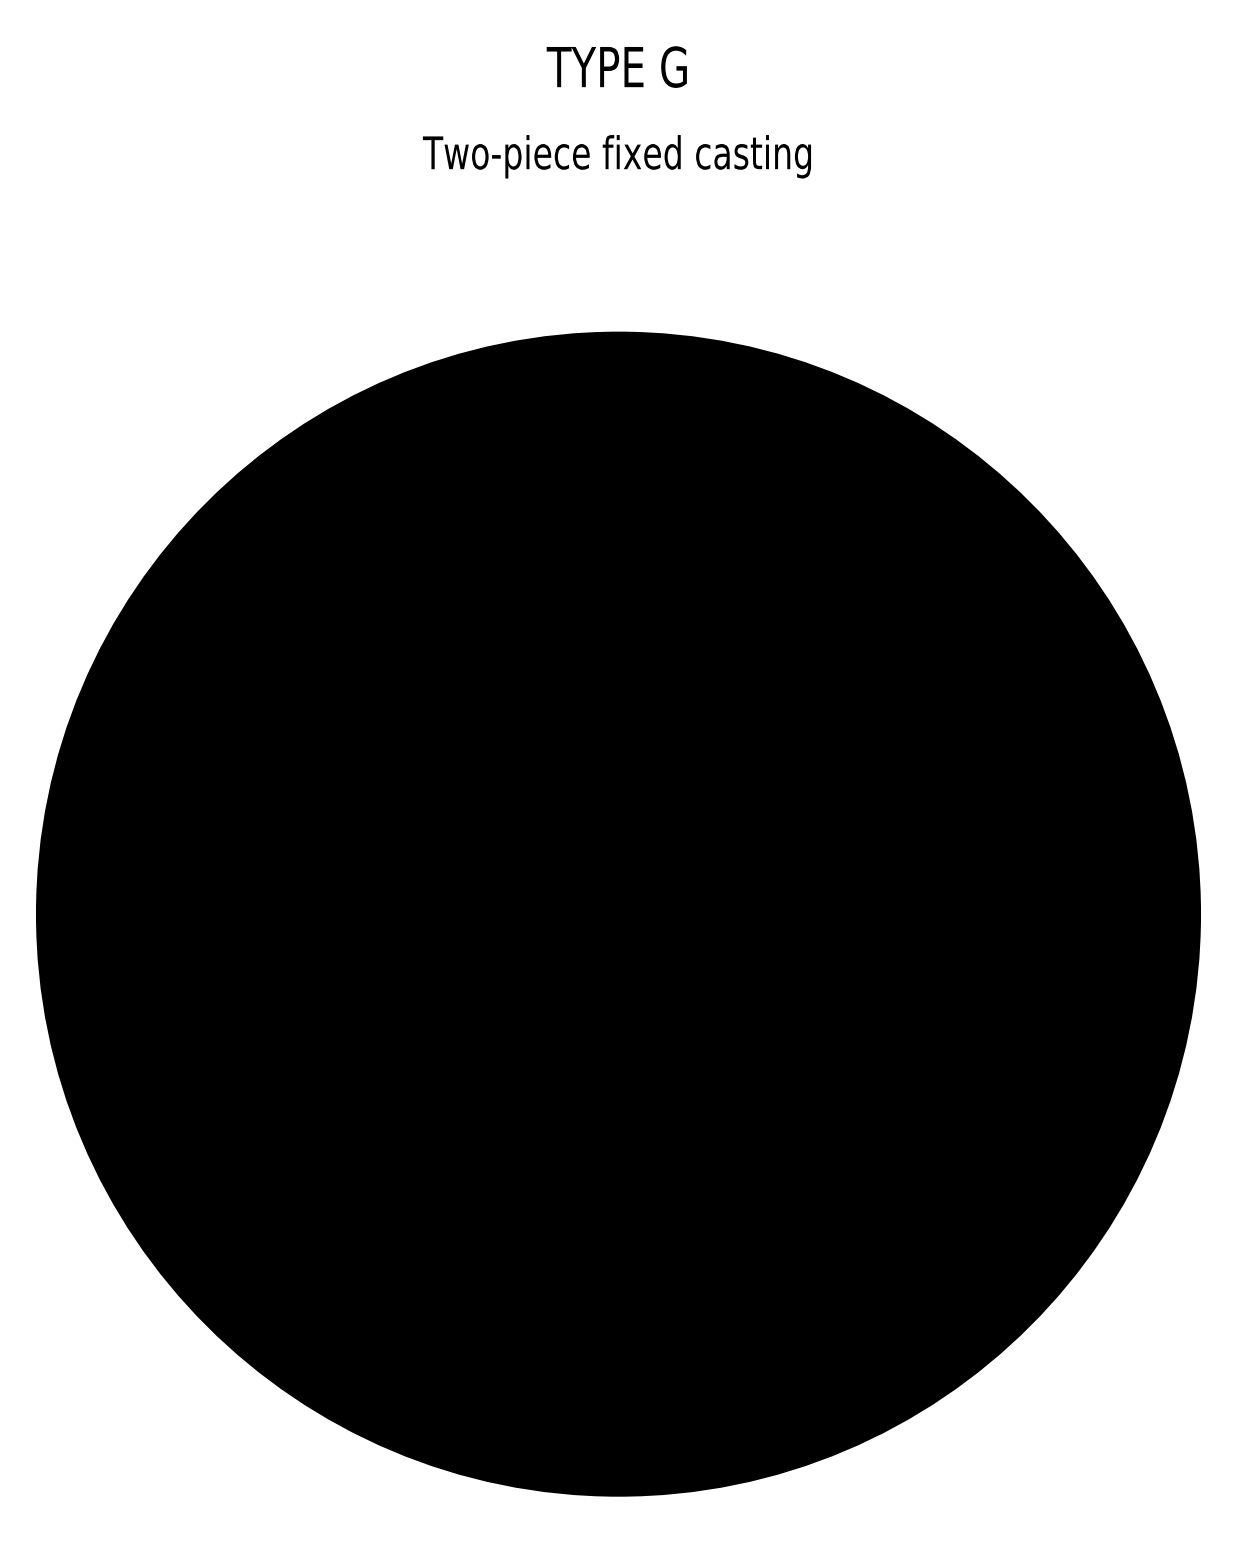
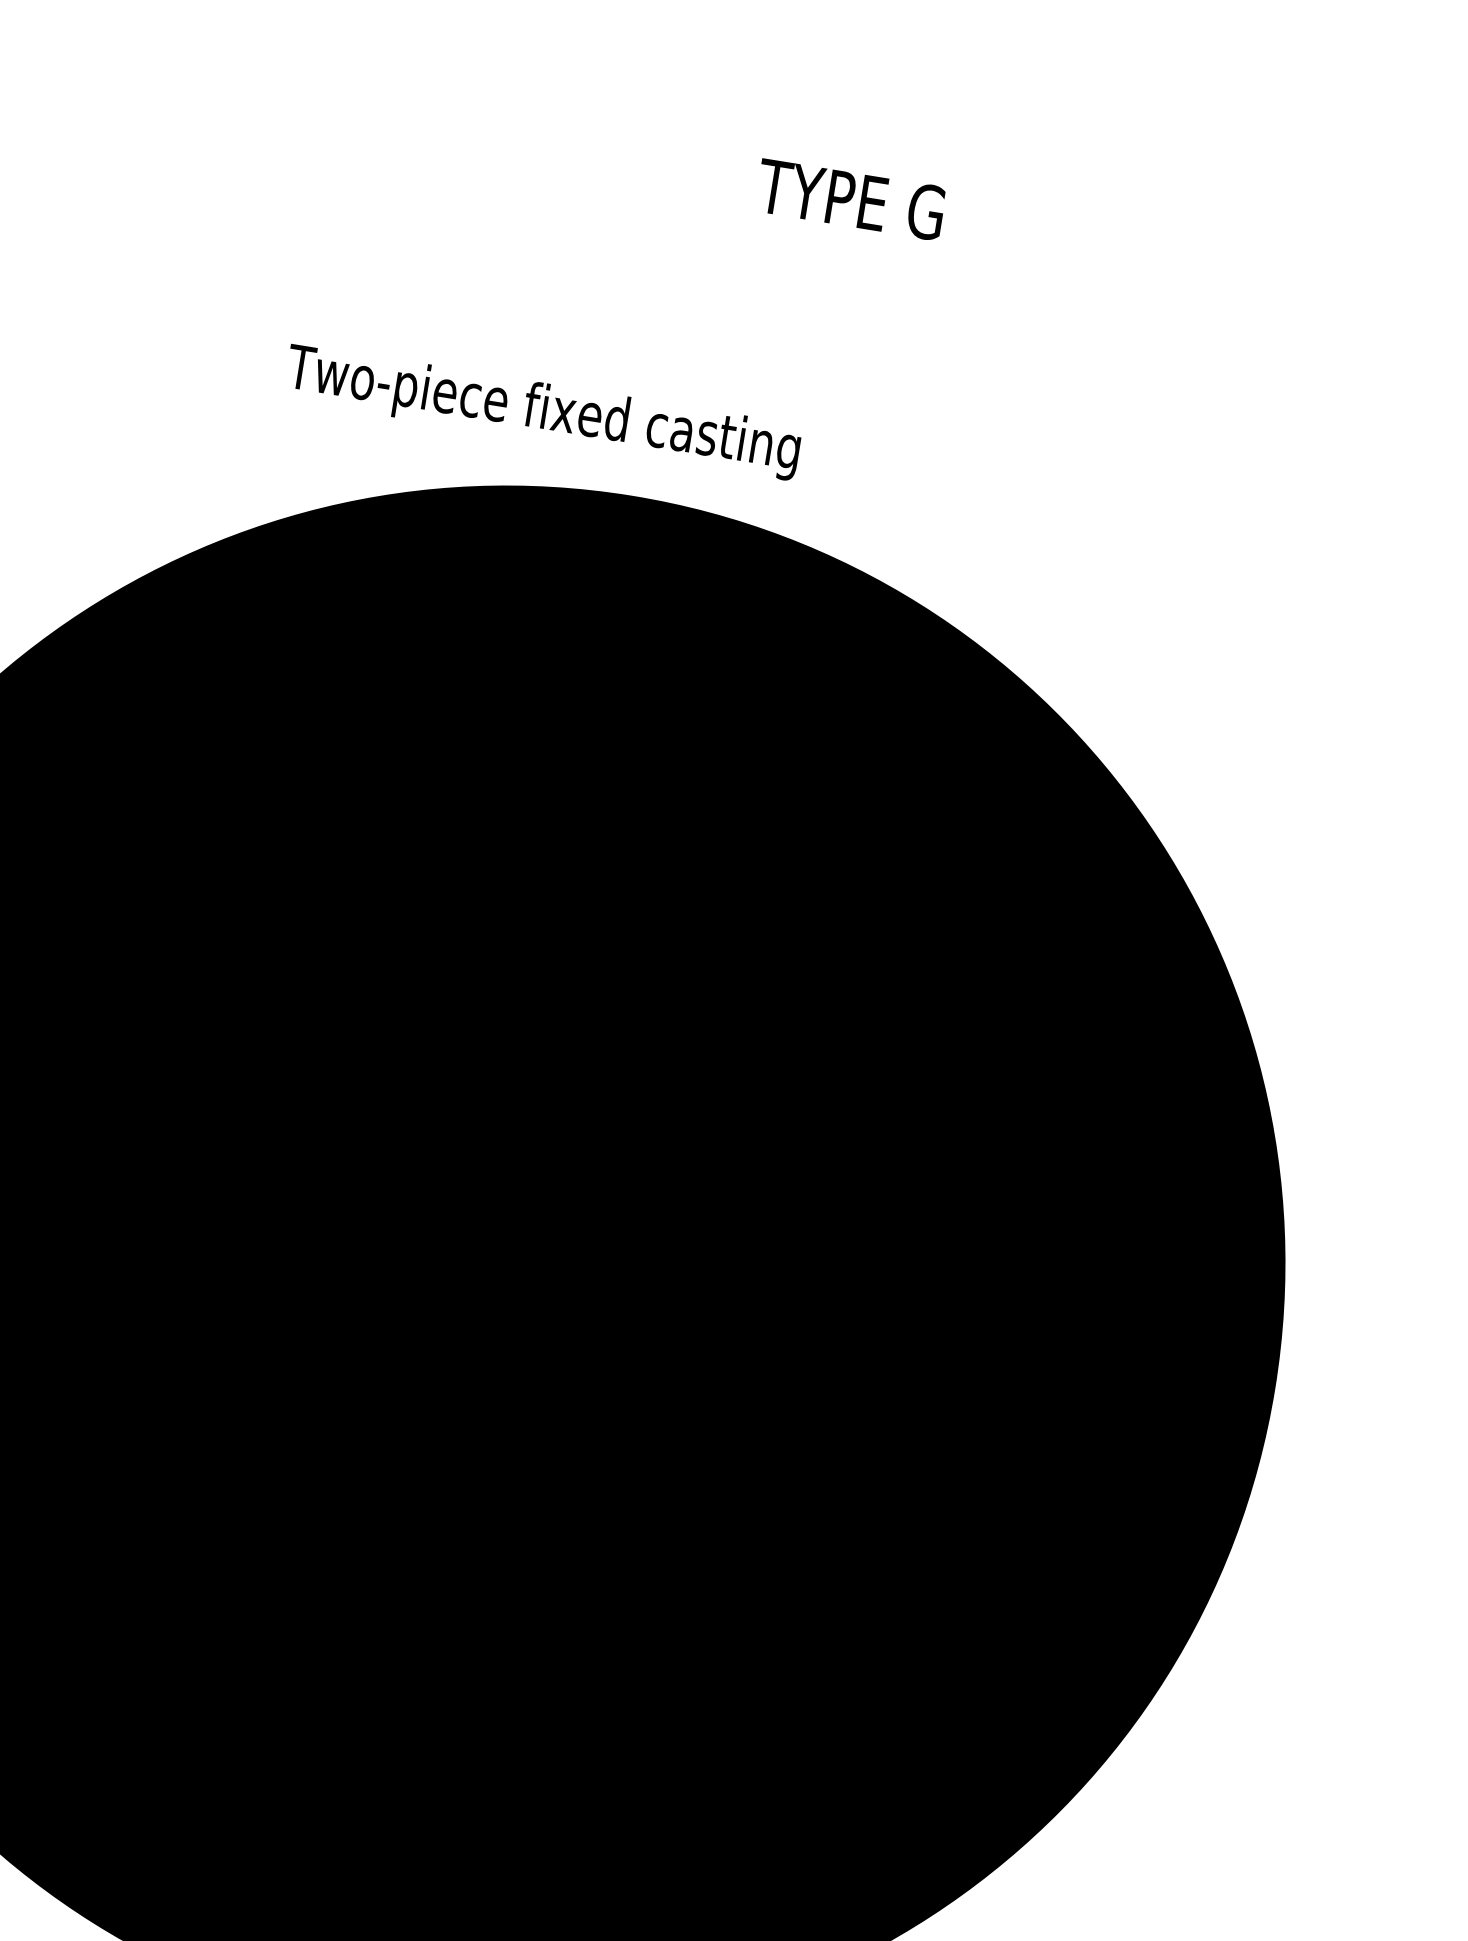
text: (616, 66) -> (850, 198), moved
text: (616, 156) -> (542, 411), moved

